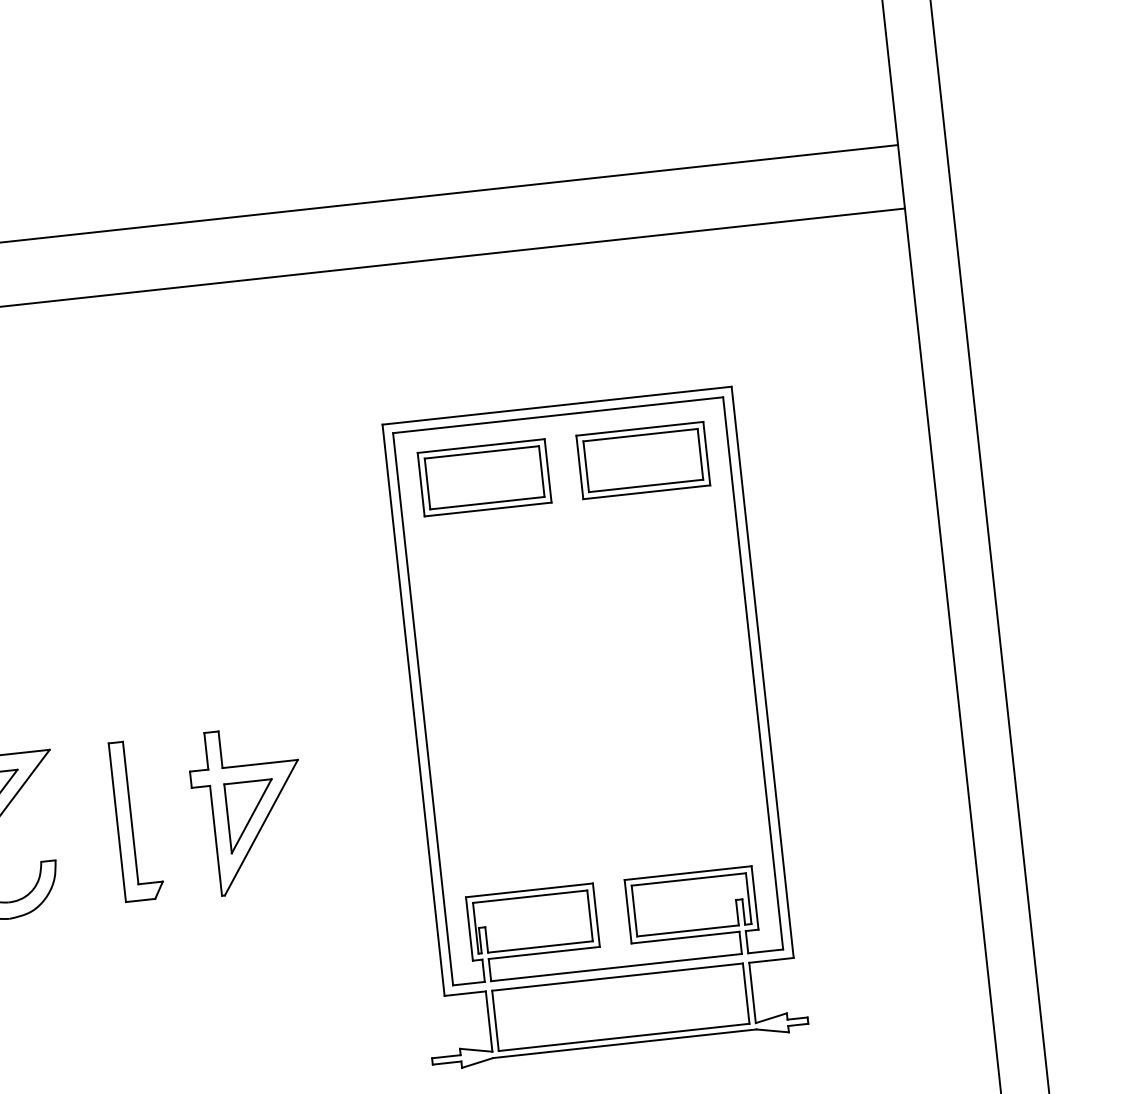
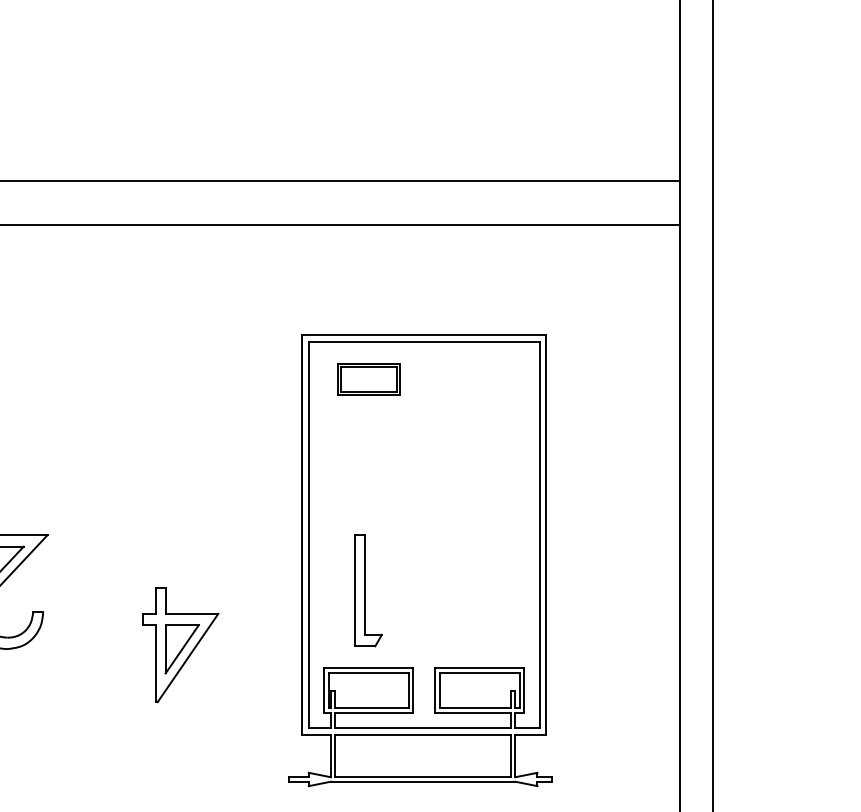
part: (642, 460) -> (479, 379), removed
part: (484, 477) -> (368, 379), size x0.7
part: (248, 811) -> (180, 645), moved
part: (136, 820) -> (368, 590), moved

